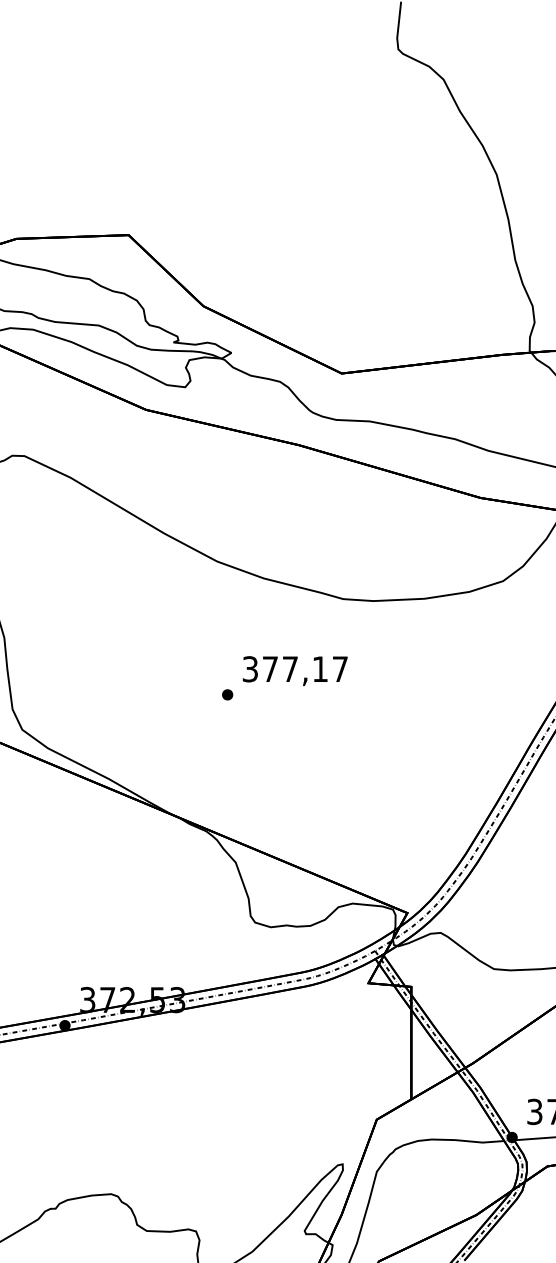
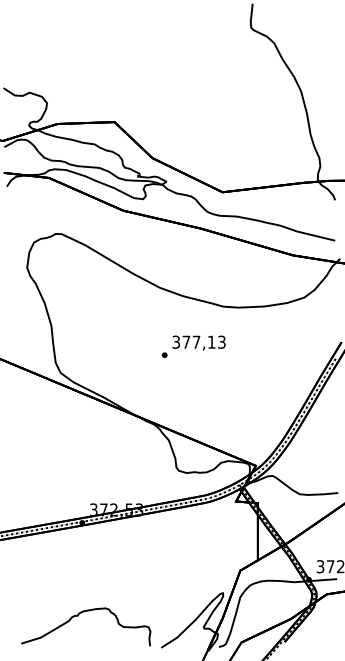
text: (339, 667) -> (221, 341), 377,17 -> 377,13

